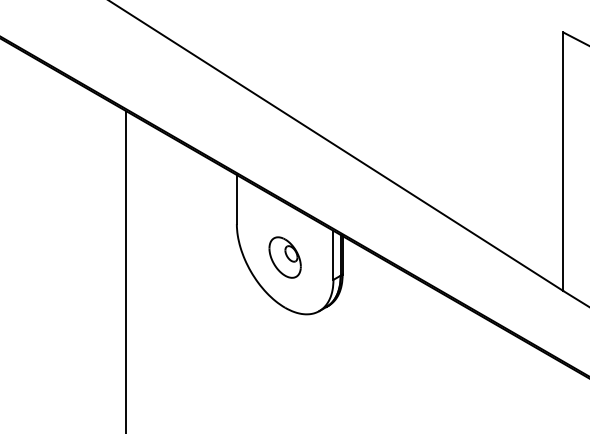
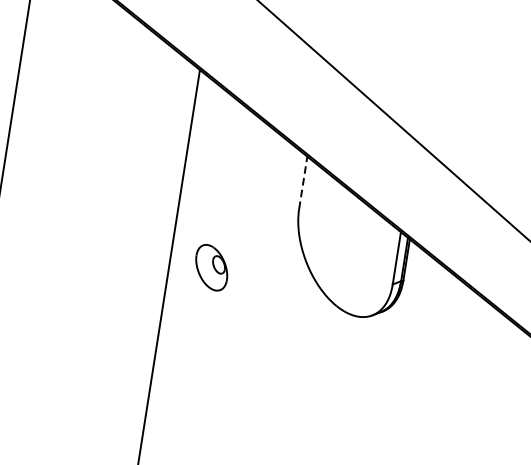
line: (236, 199) -> (302, 182), solid -> dashed
part: (284, 257) -> (211, 267), moved

